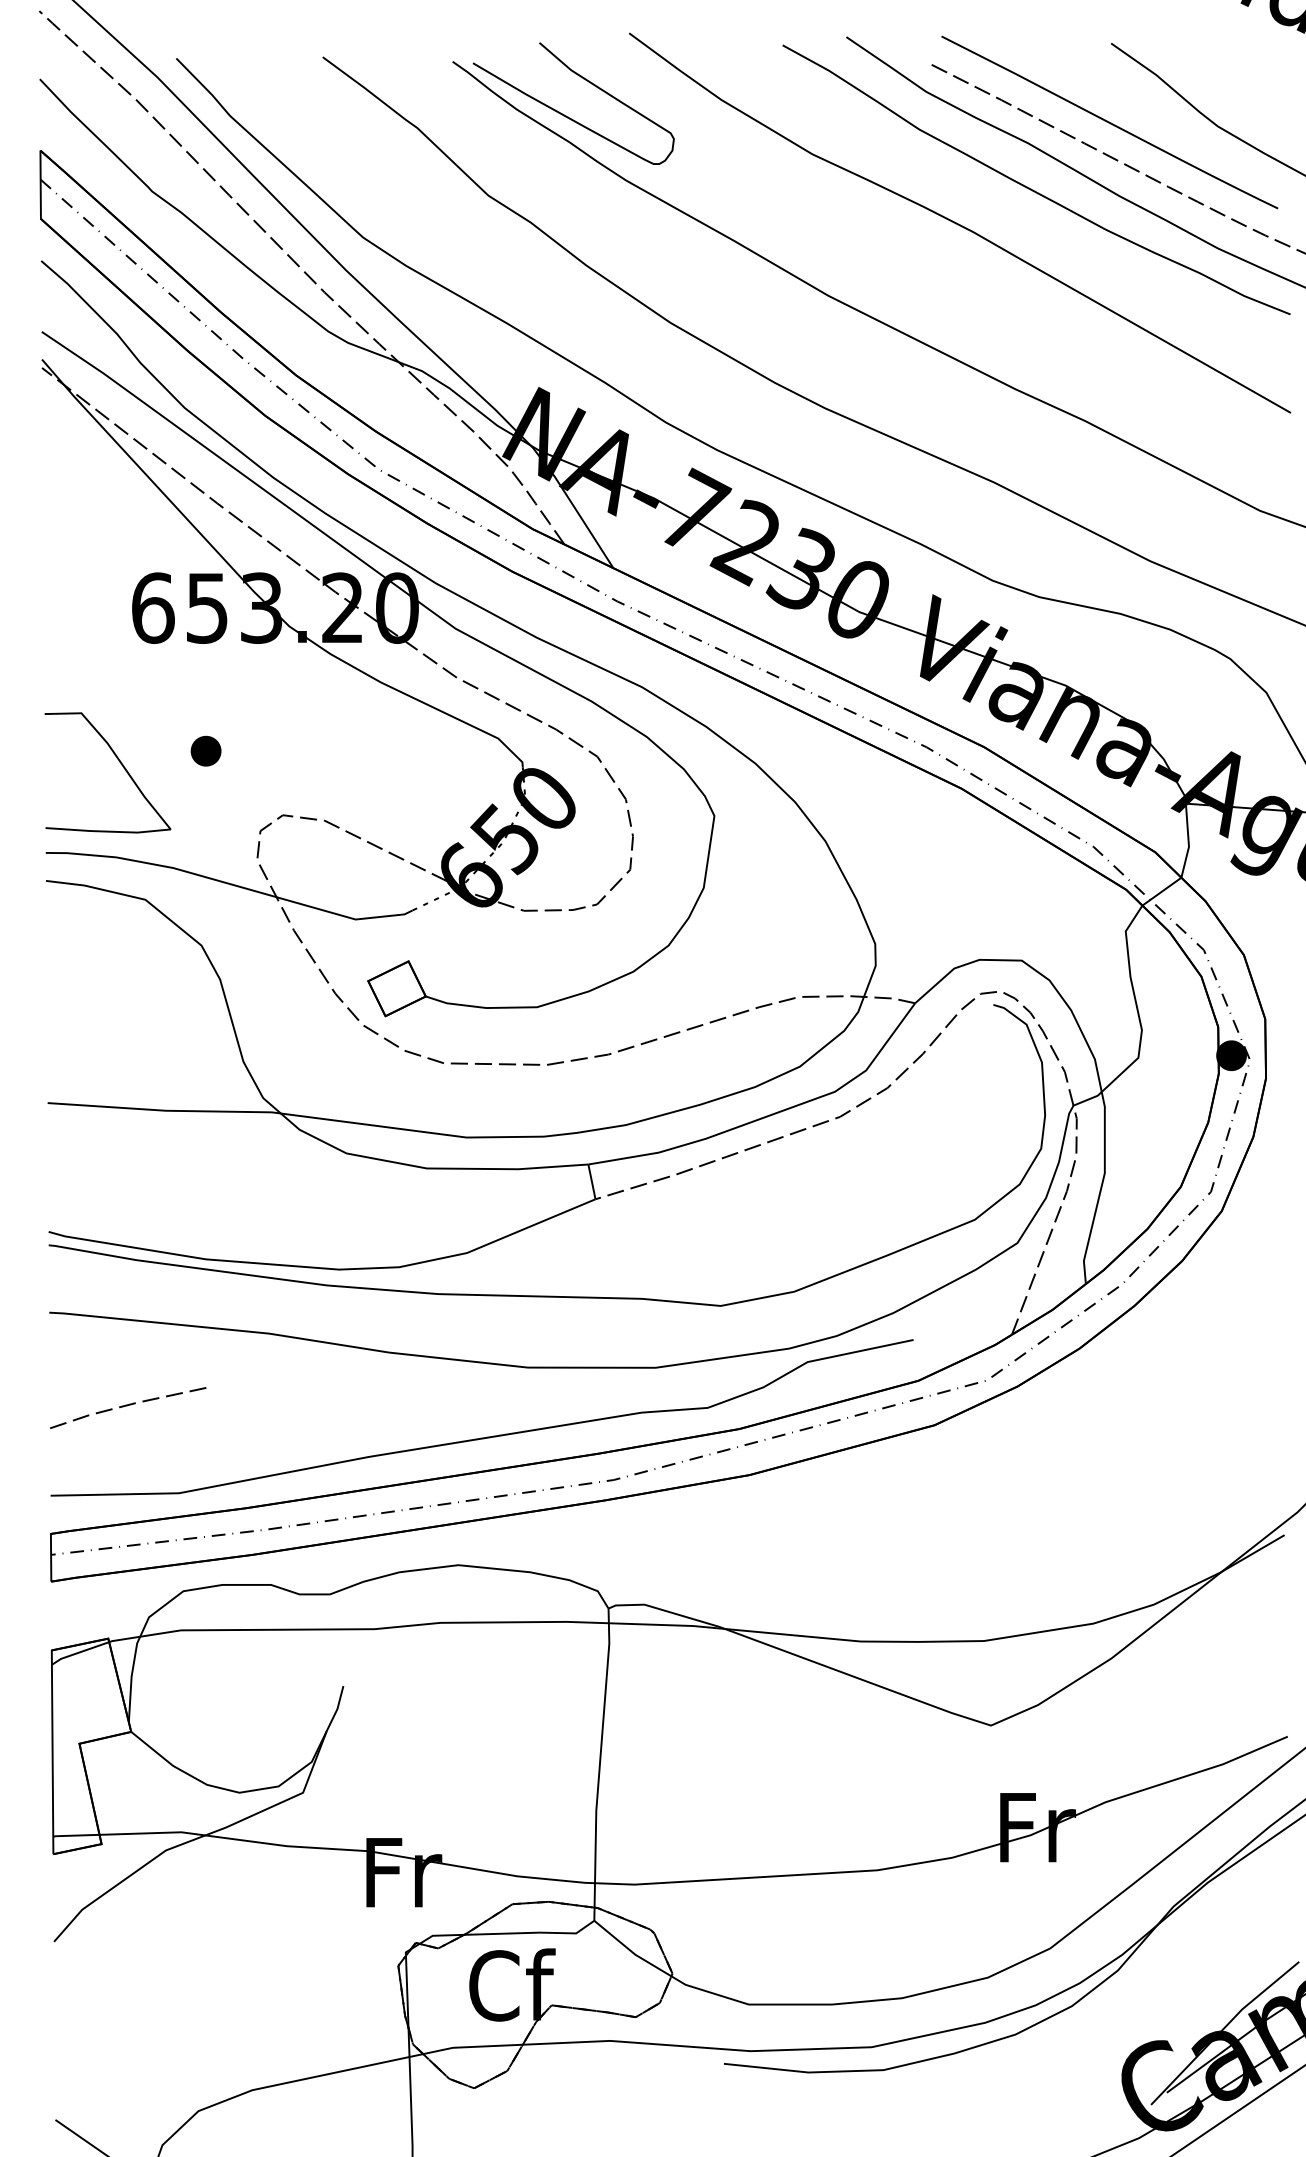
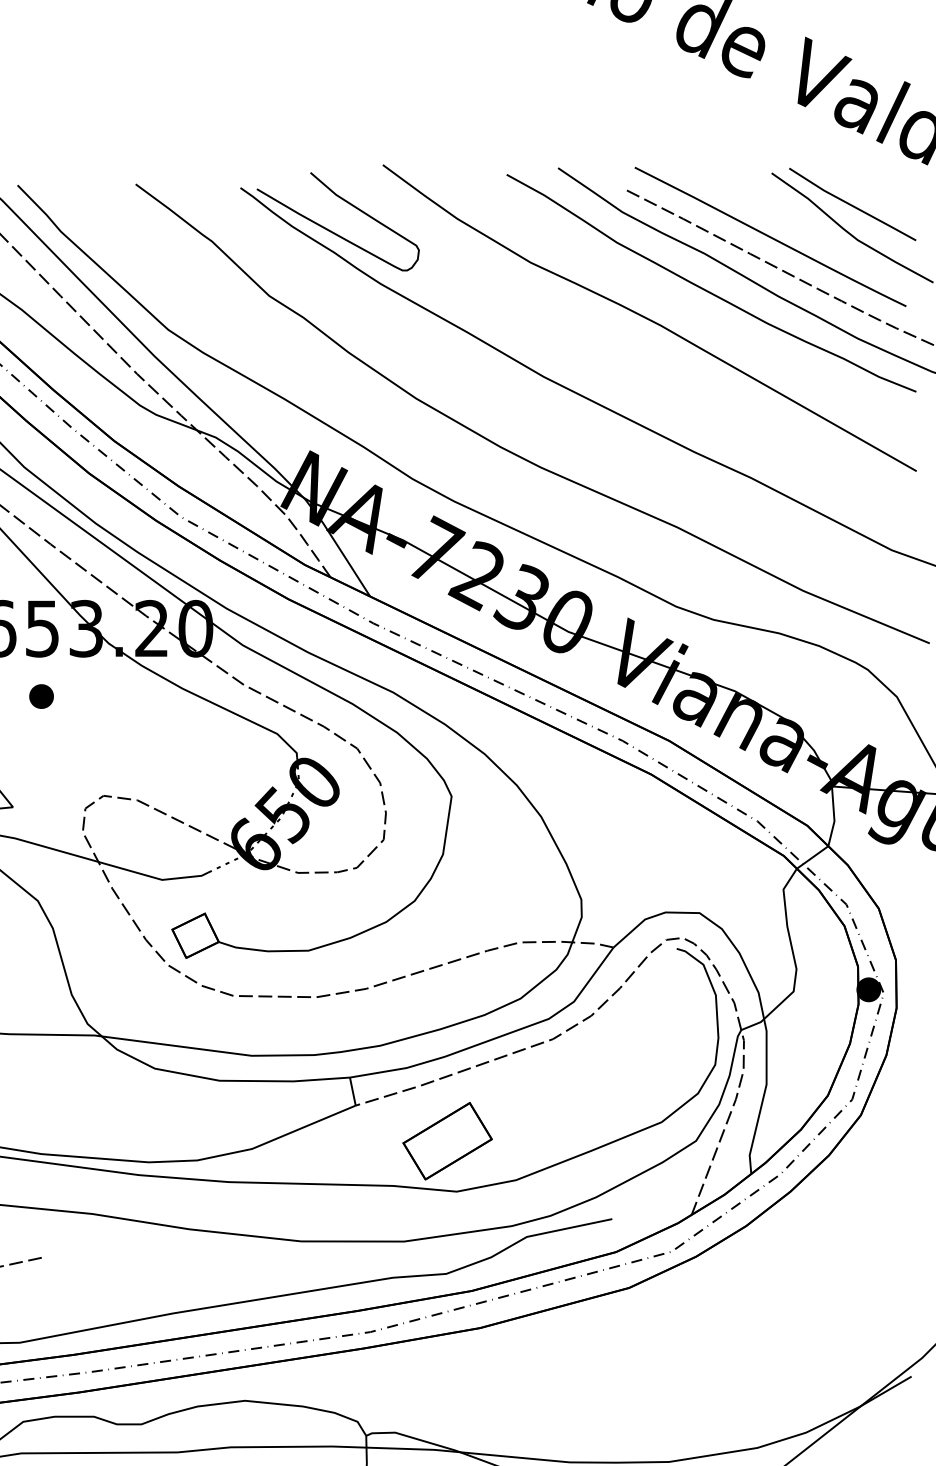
line: (1210, 82) -> (851, 204), added
part: (205, 750) -> (41, 695), moved
part: (709, 1243) -> (447, 1141), added

